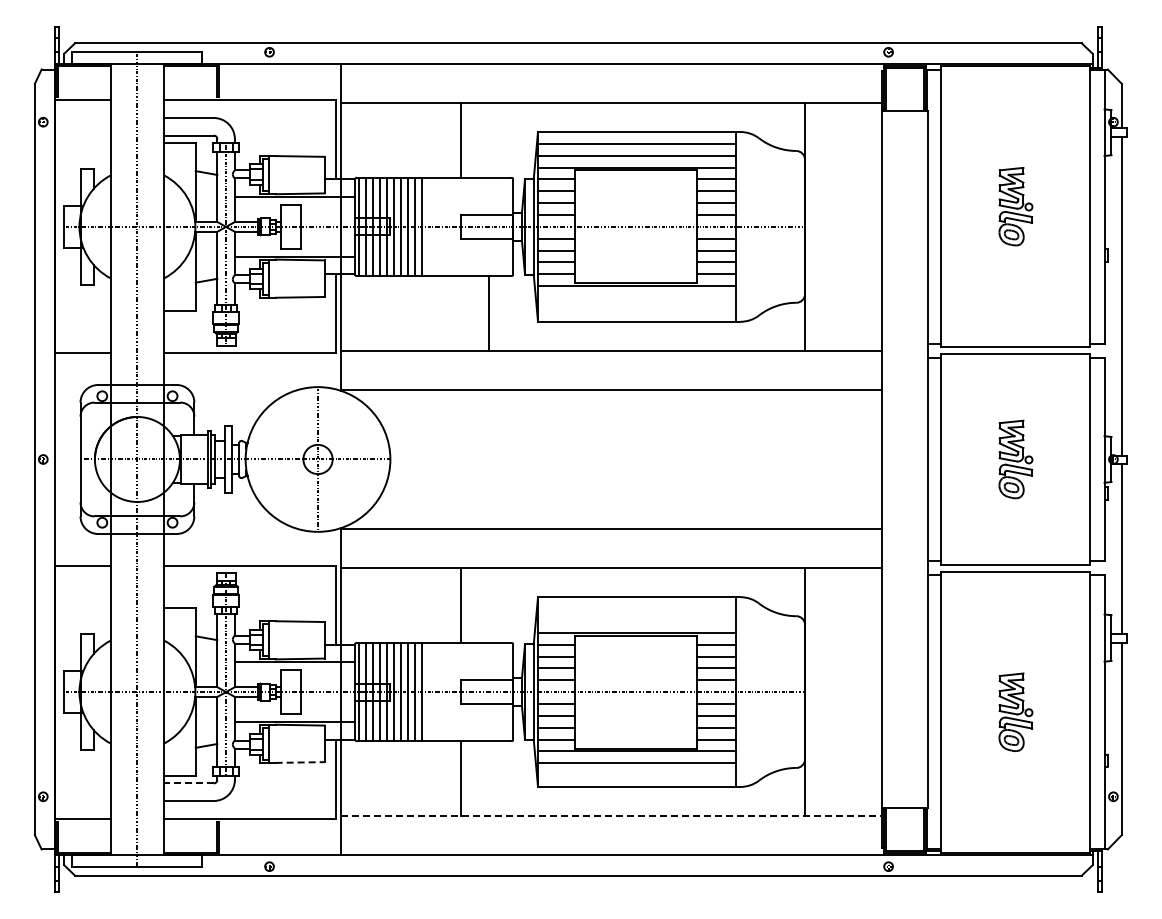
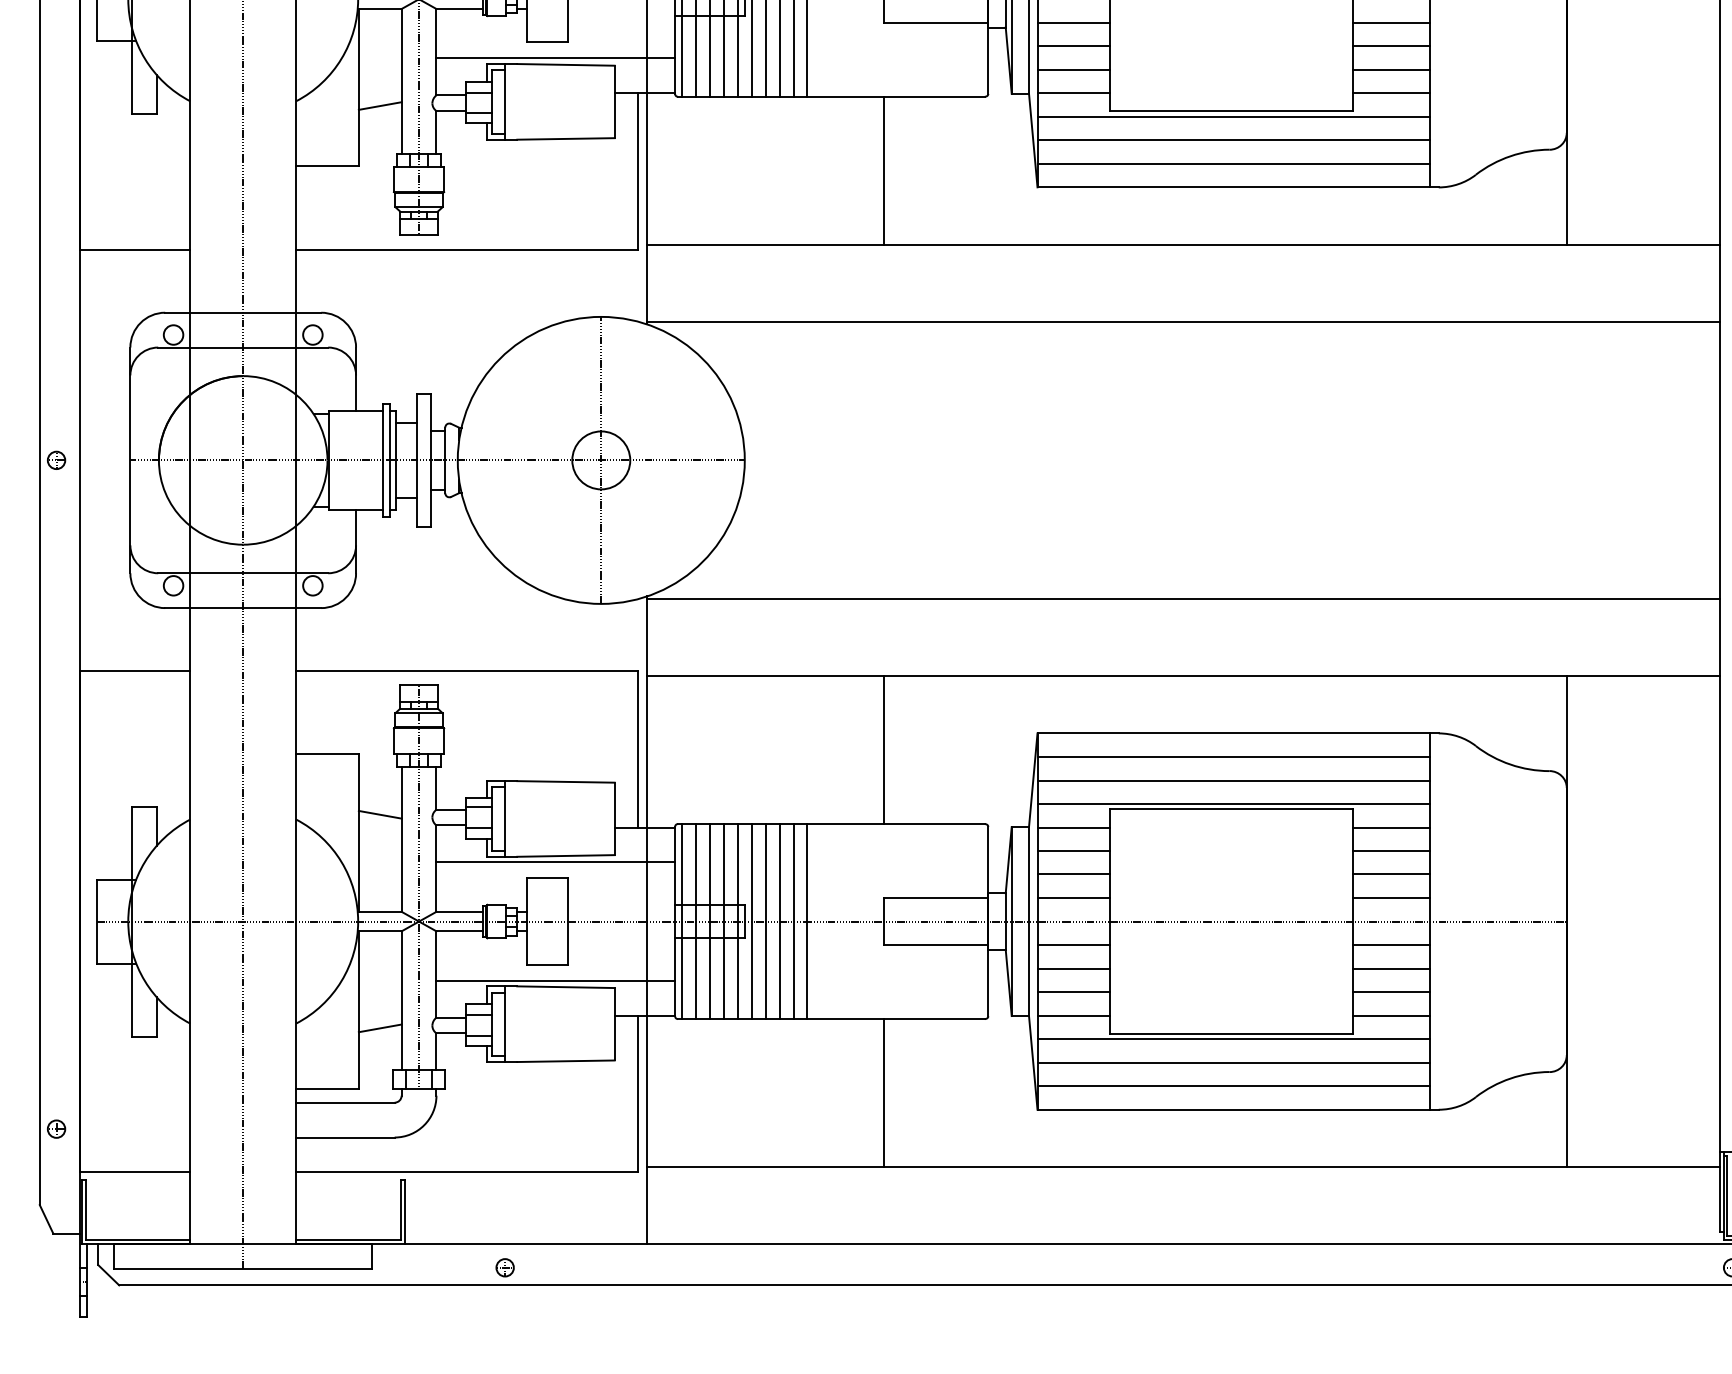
line: (637, 298) -> (1234, 141), added
line: (637, 309) -> (1234, 163), added
line: (488, 313) -> (883, 170), moved
line: (637, 609) -> (1234, 757), added
line: (637, 620) -> (1234, 779), added
line: (300, 762) -> (566, 1061), dashed -> solid
line: (637, 775) -> (1234, 1086), added
line: (188, 783) -> (344, 1102), dashed -> solid
line: (611, 816) -> (1183, 1168), dashed -> solid

